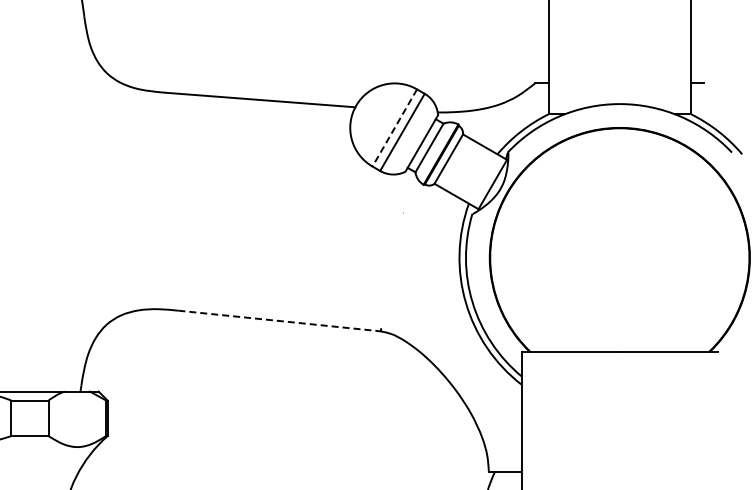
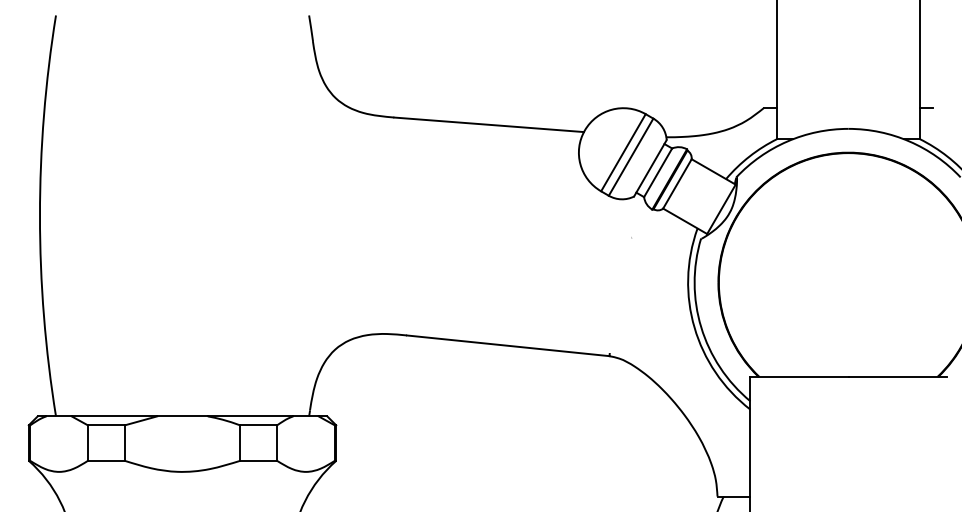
line: (394, 127) -> (623, 152), dashed -> solid
line: (279, 320) -> (508, 345), dashed -> solid

